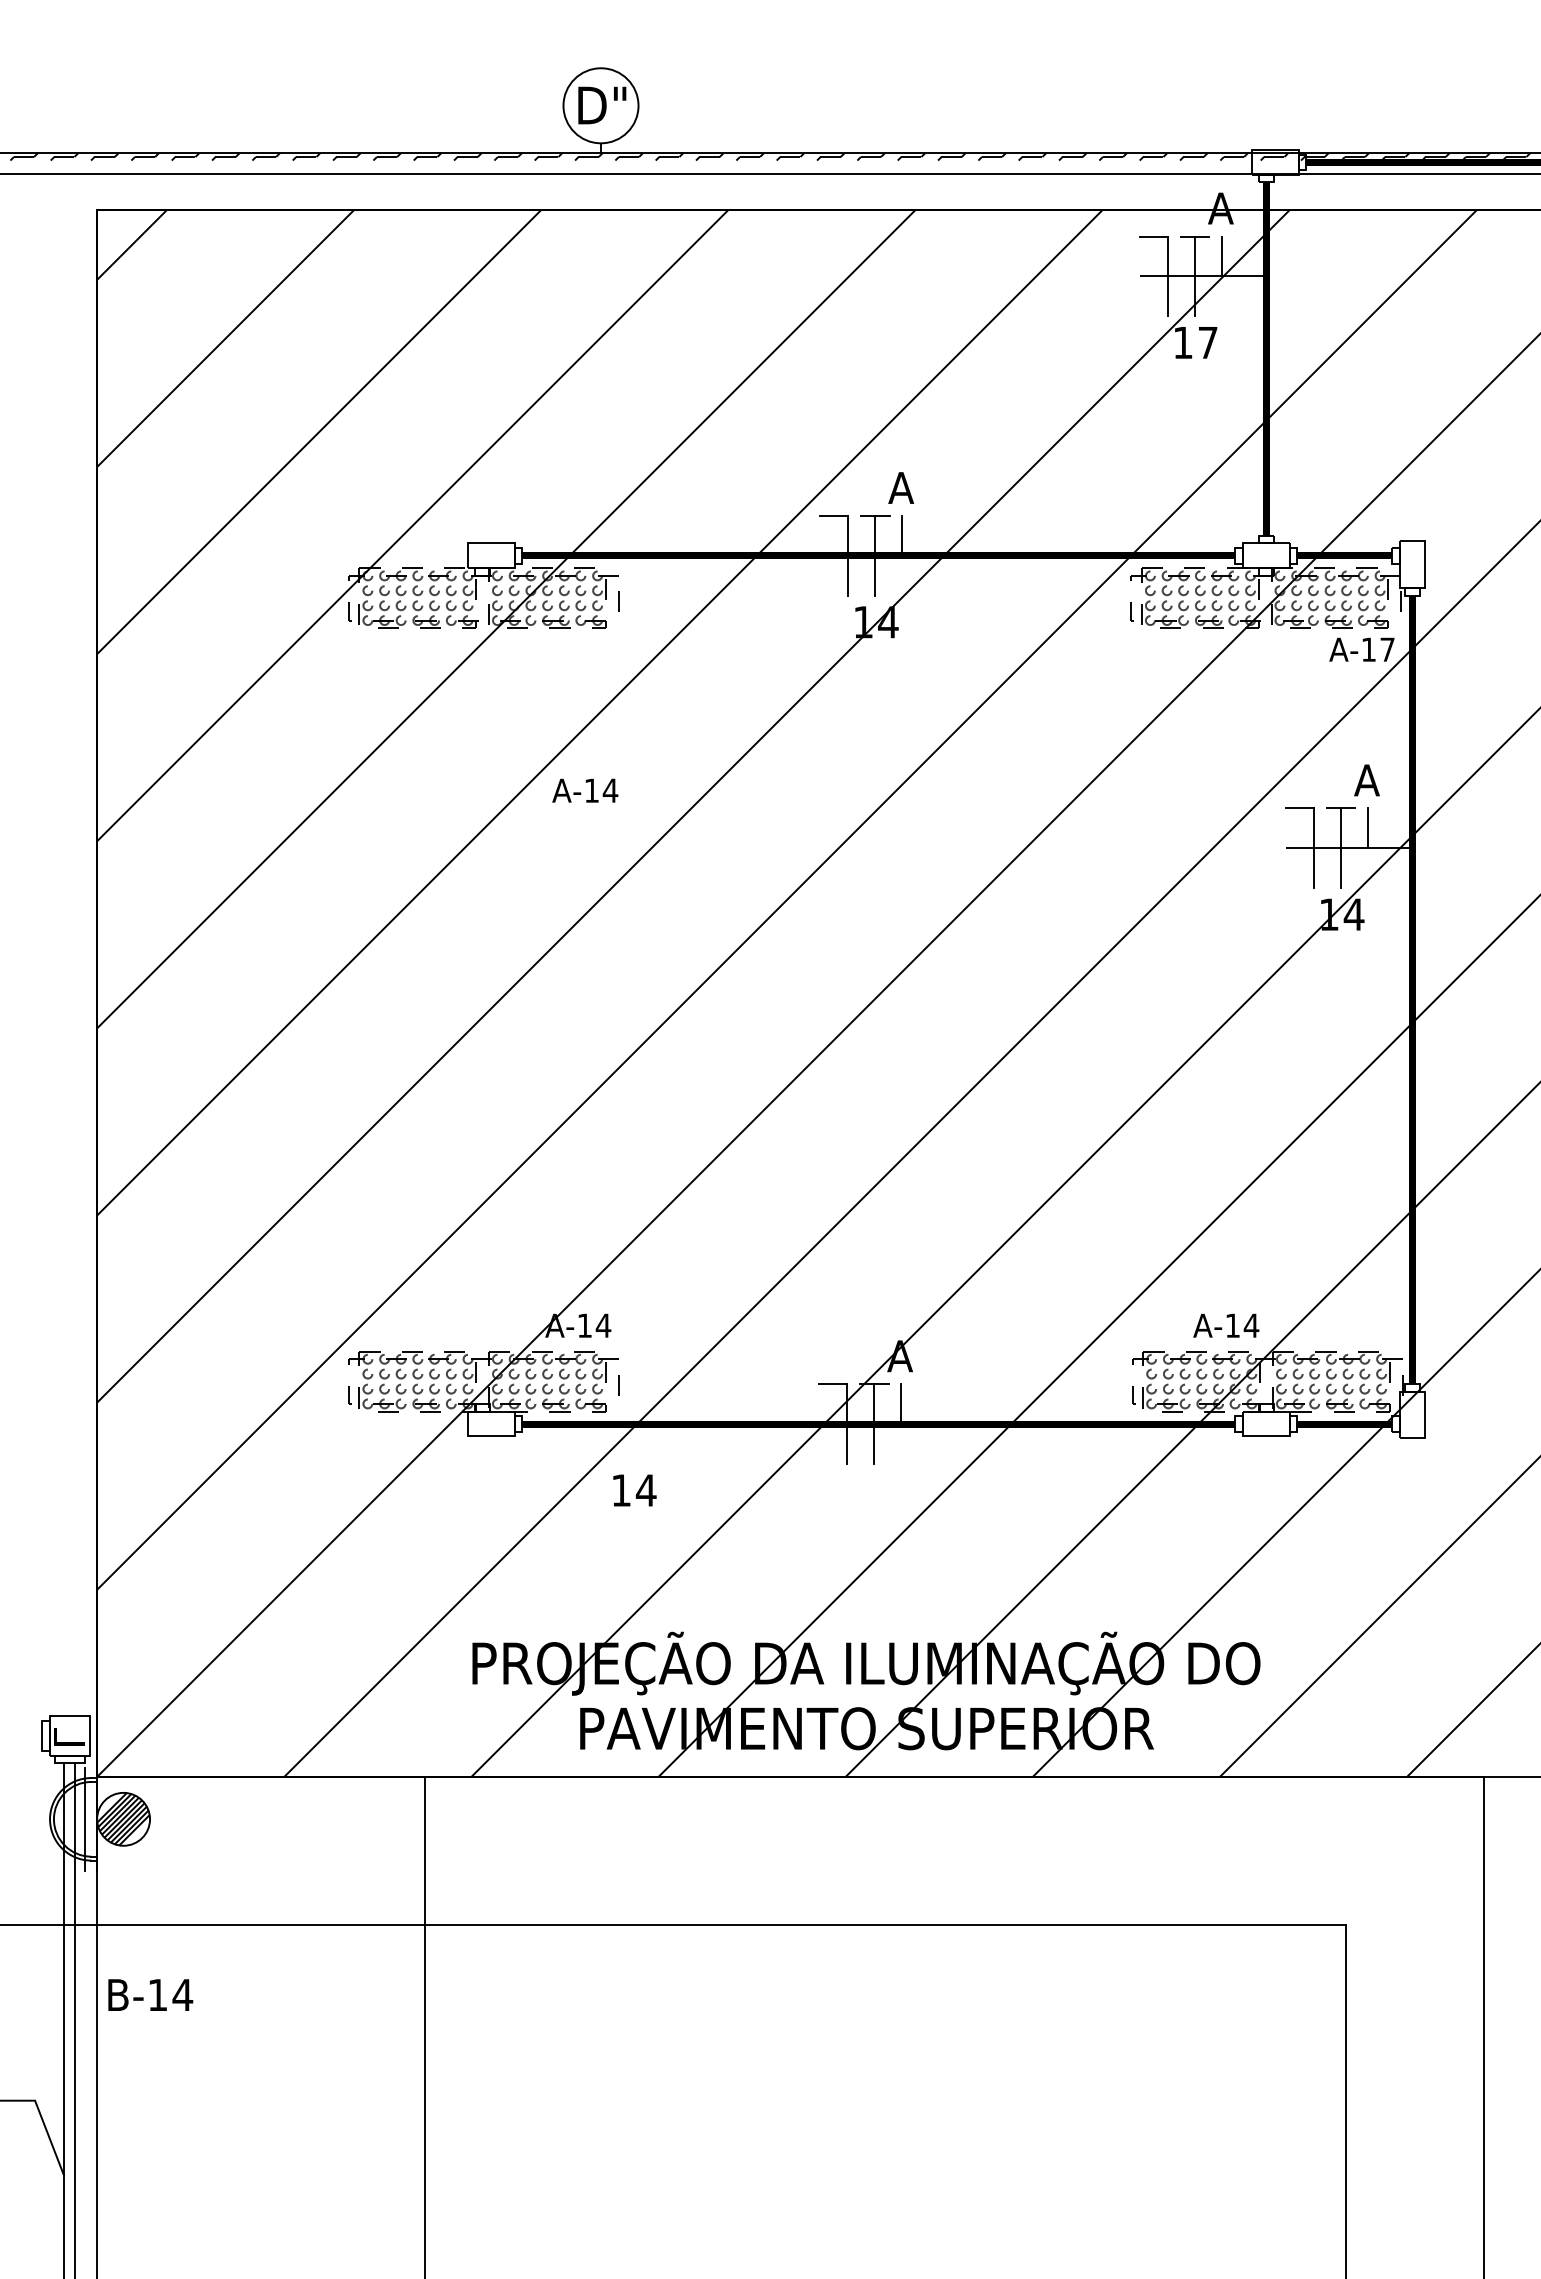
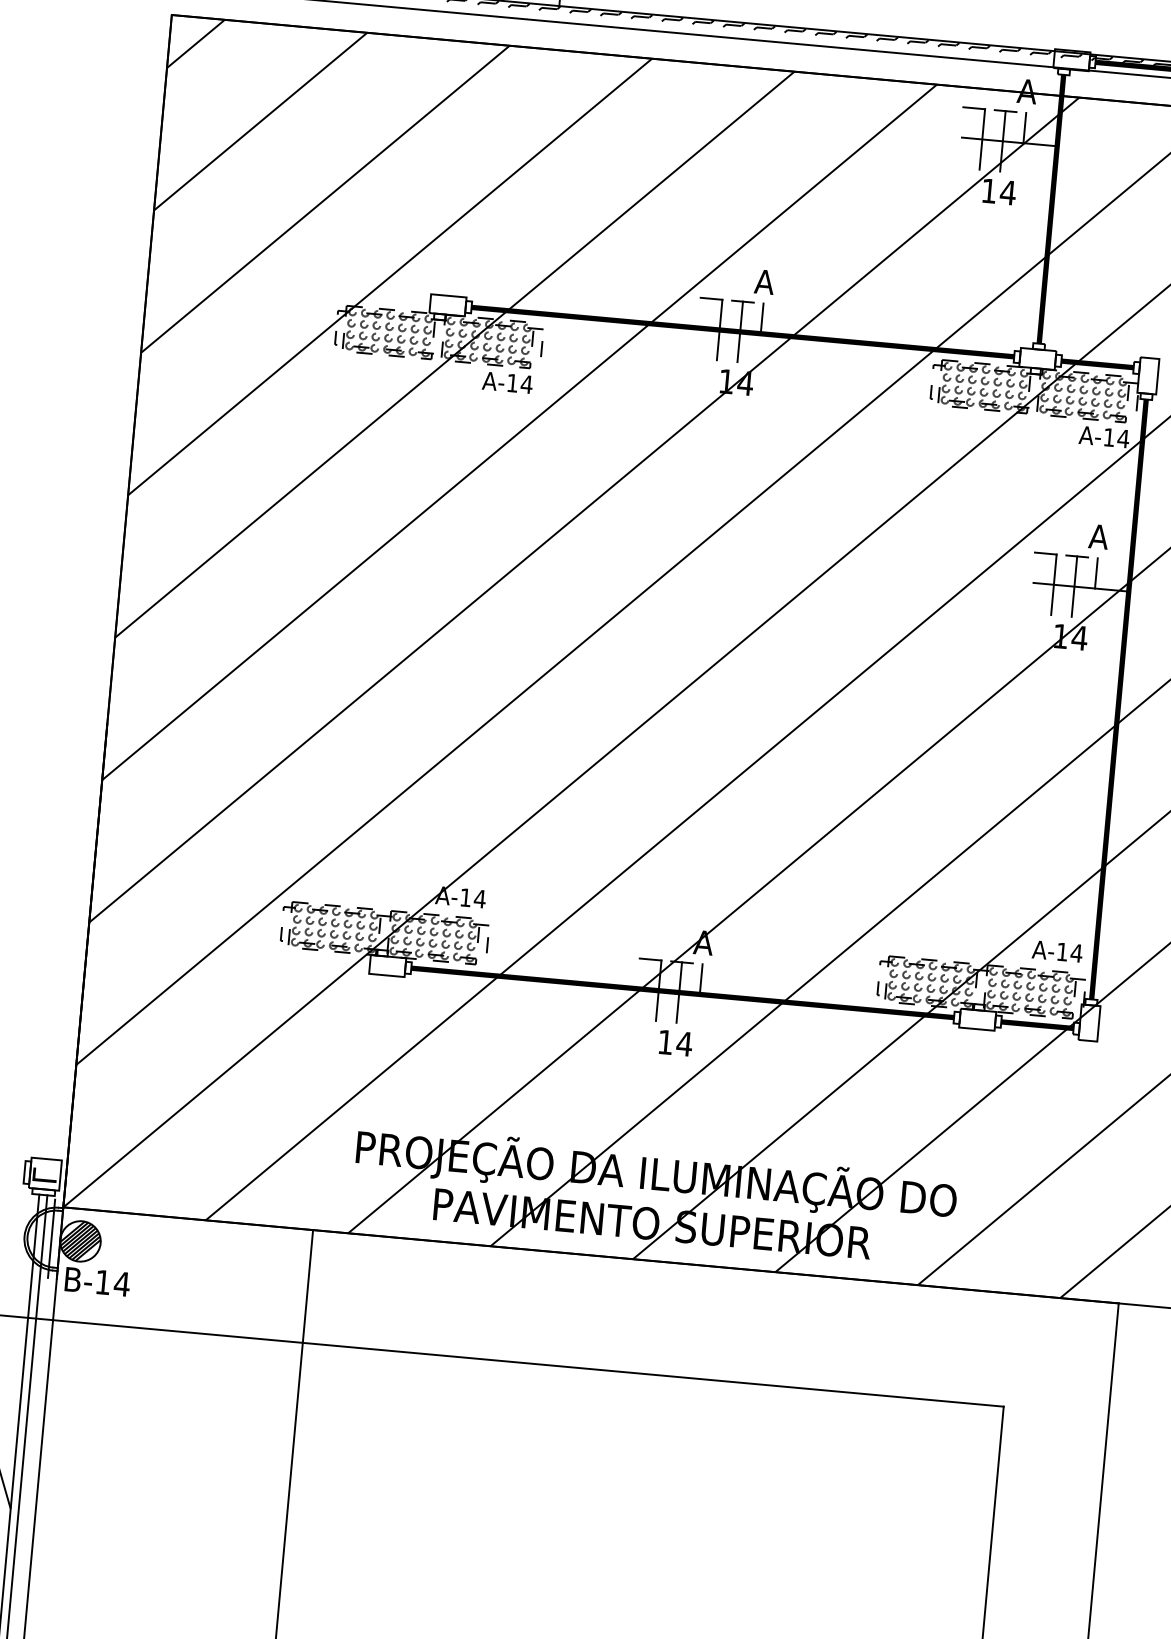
text: (1207, 342) -> (1007, 192), 17 -> 14
text: (1387, 649) -> (1123, 438), A-17 -> A-14
text: (585, 790) -> (507, 382), moved
text: (1226, 1325) -> (1057, 951), moved
text: (634, 1490) -> (675, 1043), moved
text: (150, 1994) -> (97, 1281), moved

